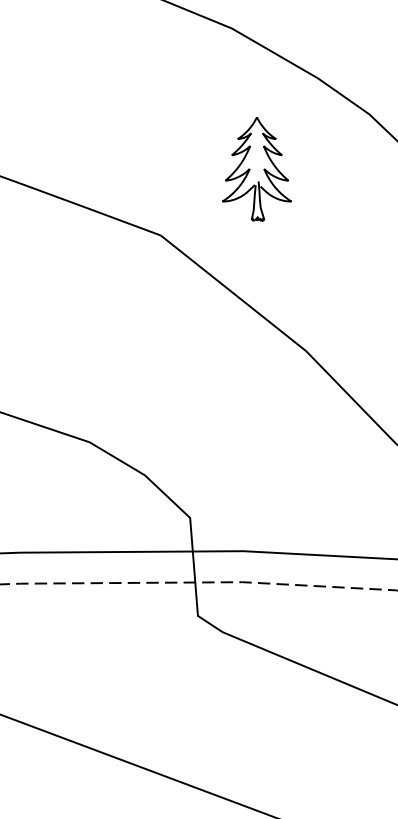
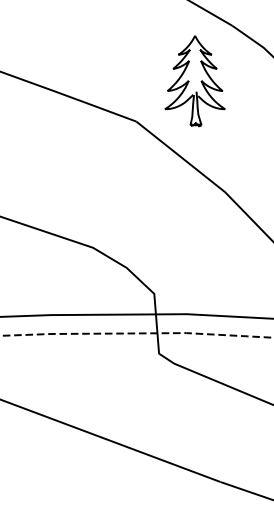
part: (256, 169) -> (194, 81), size x1.43

